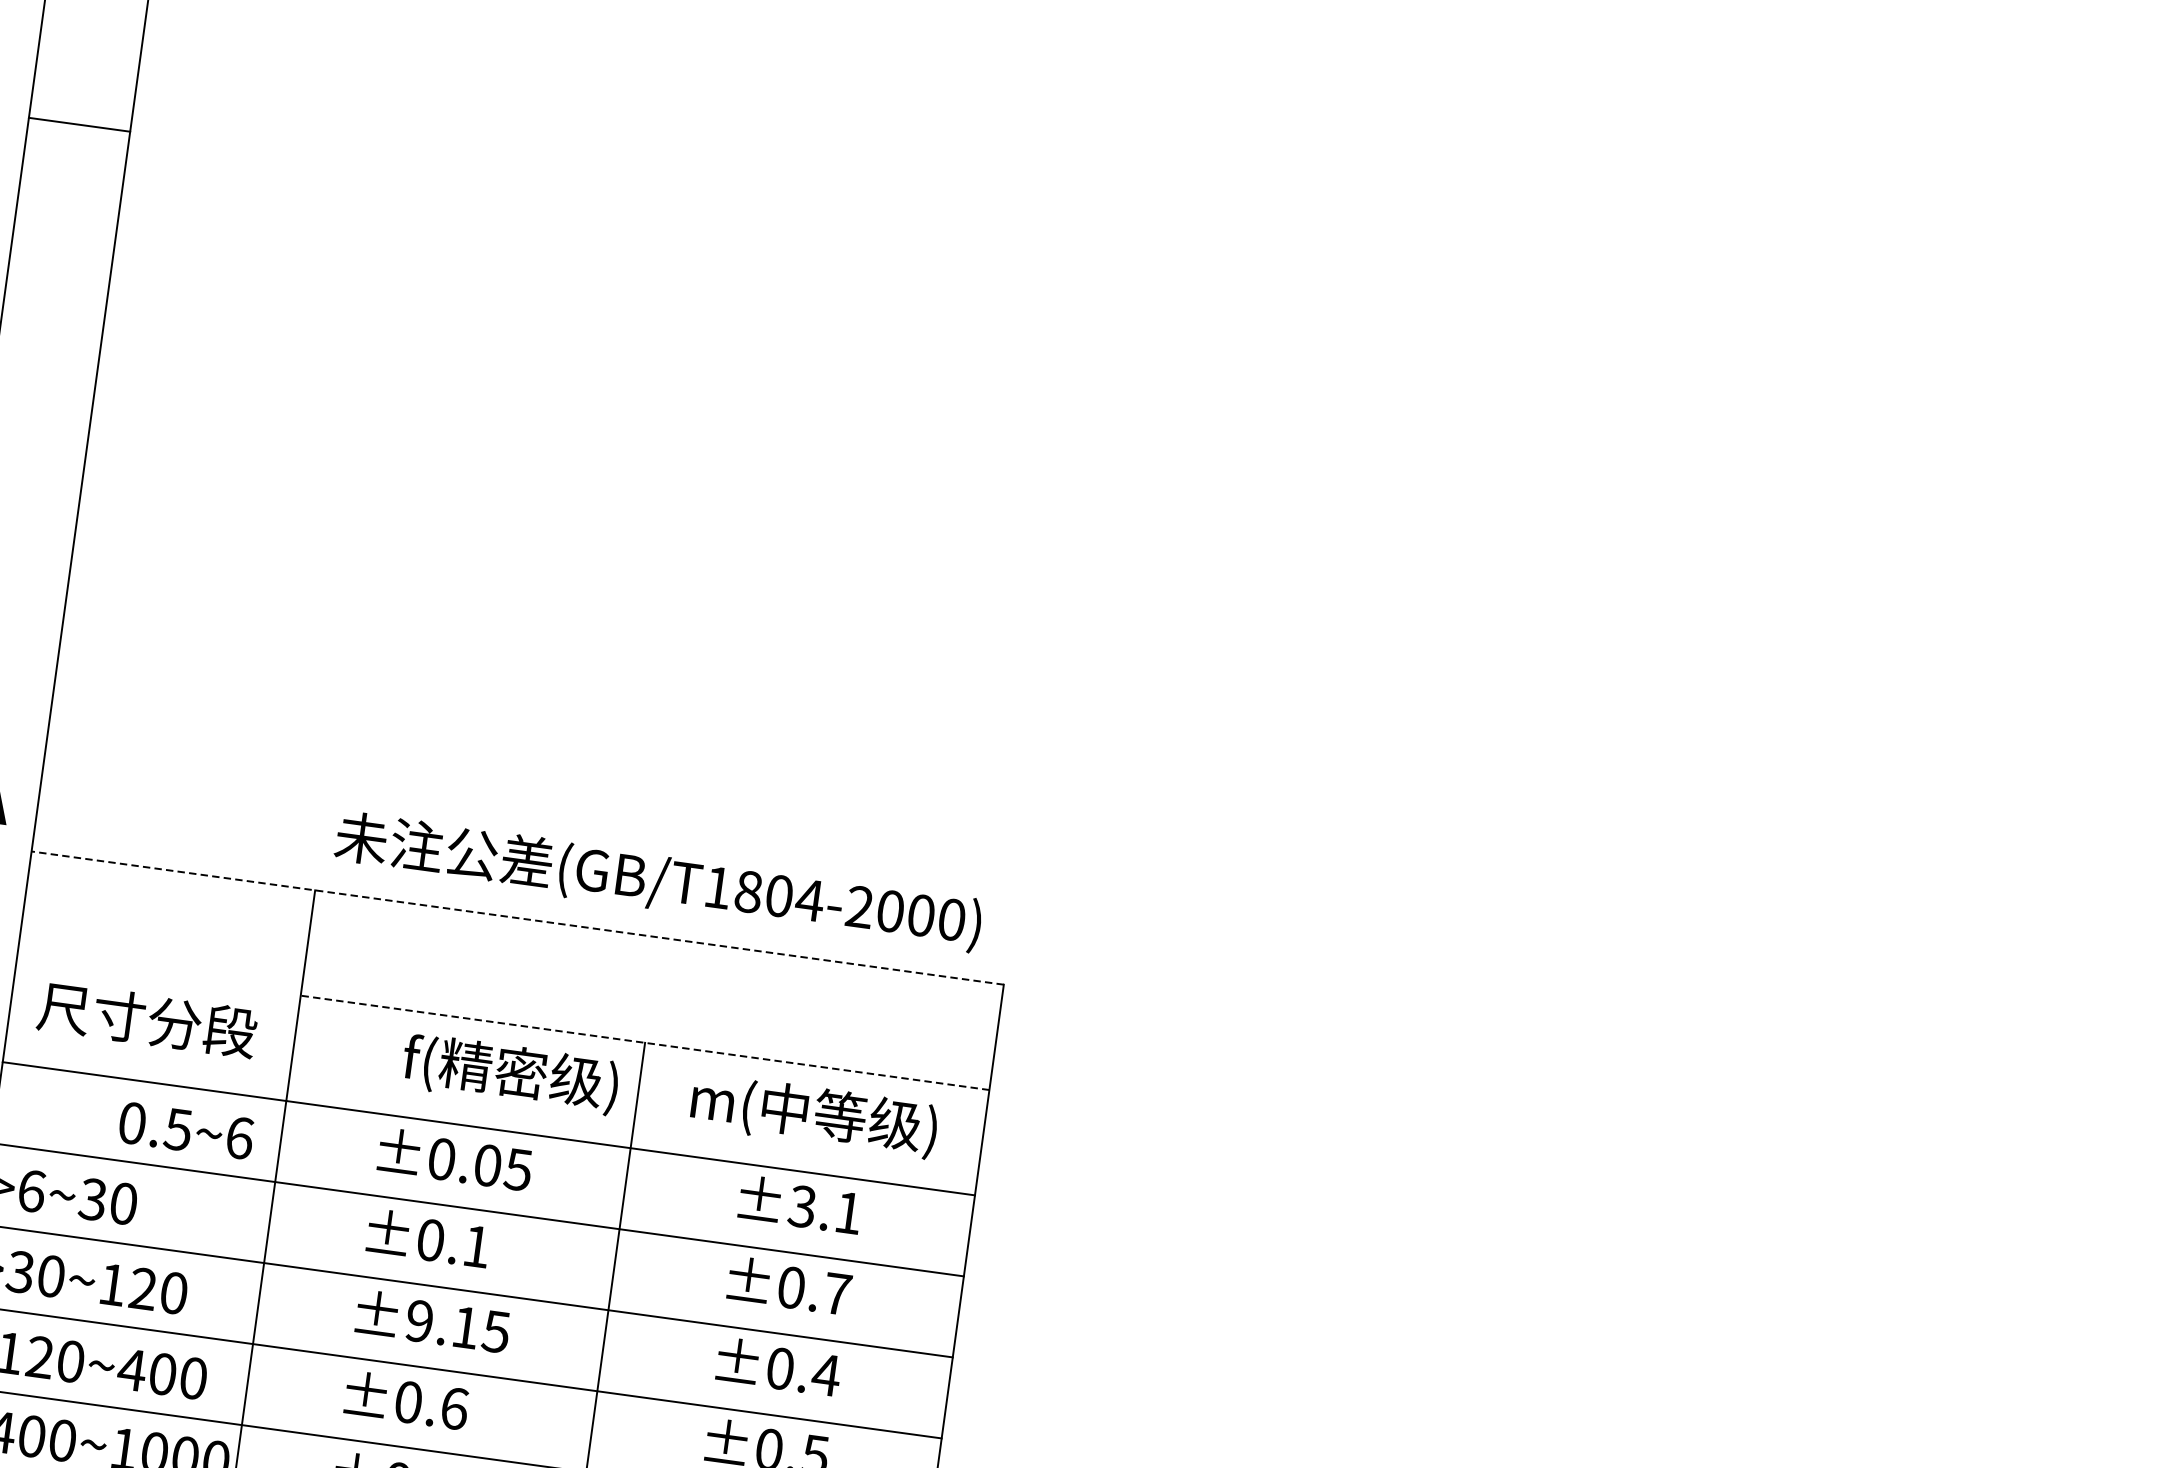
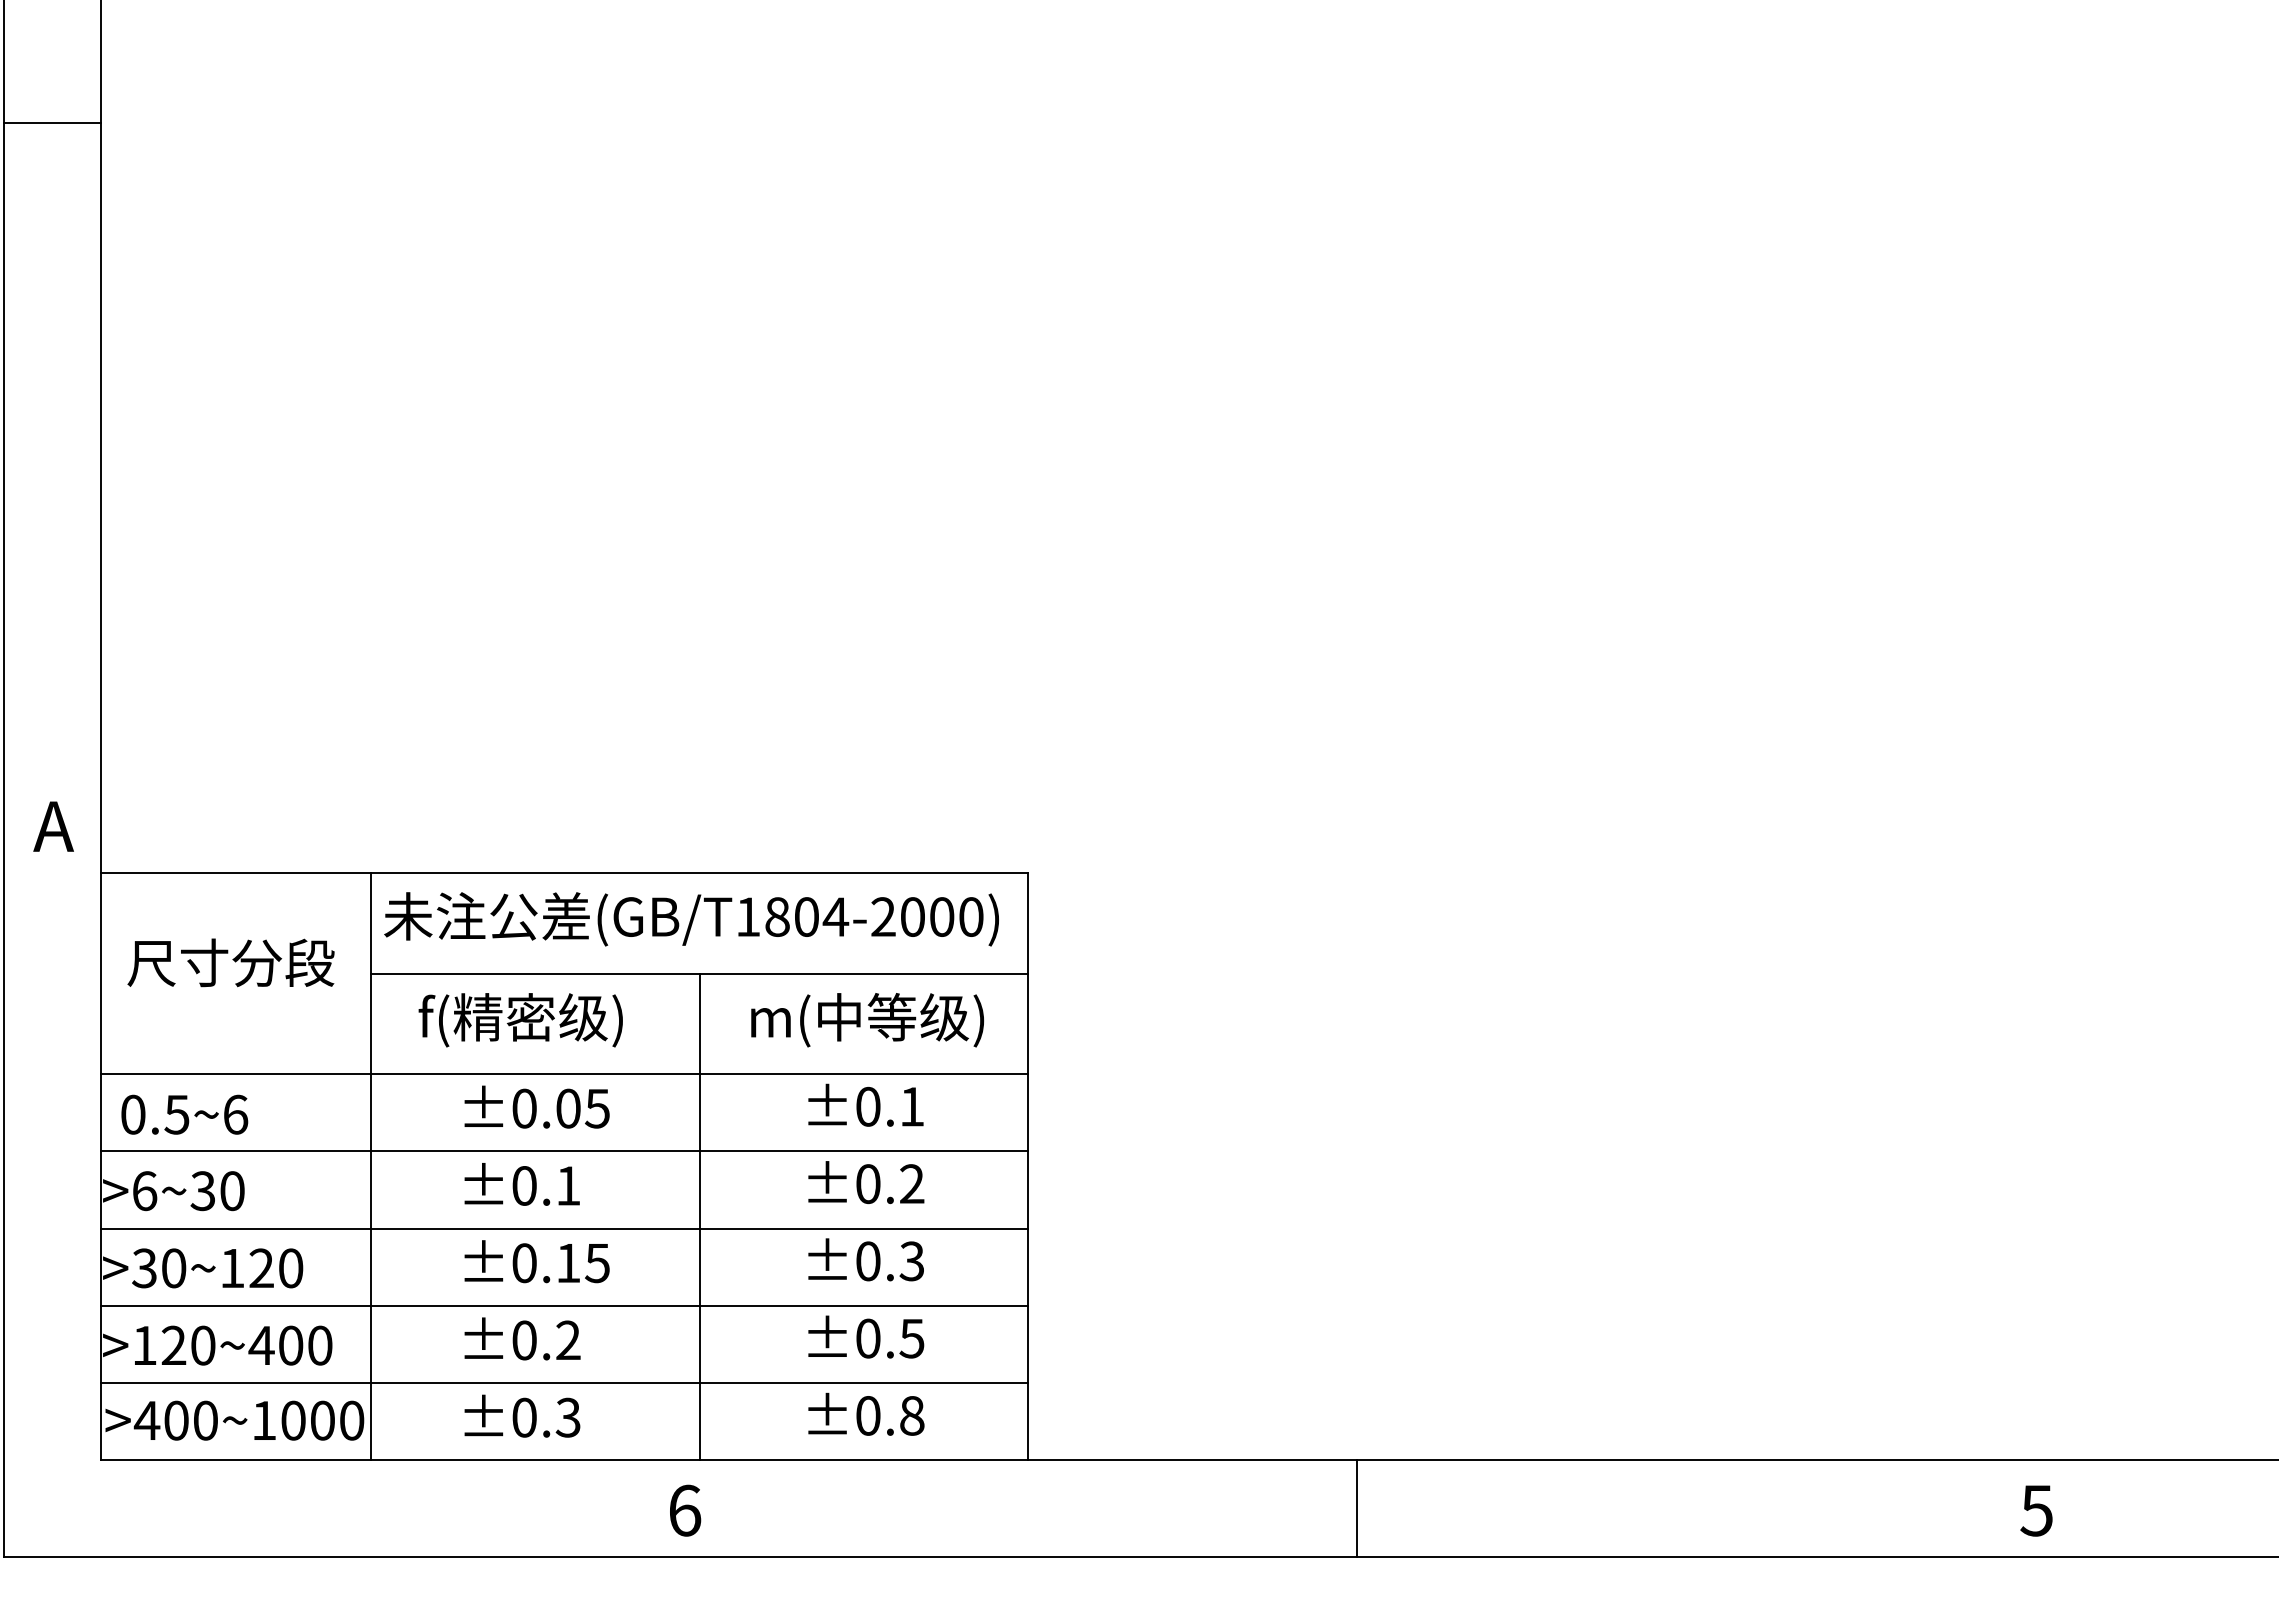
line: (79, 124) -> (52, 122), moved
text: (658, 882) -> (691, 919), moved
line: (517, 918) -> (564, 873), dashed -> solid
text: (146, 1019) -> (230, 962), moved
line: (644, 1042) -> (699, 973), dashed -> solid
text: (510, 1074) -> (520, 1020), moved
text: (186, 1130) -> (184, 1114), moved
text: (801, 1206) -> (867, 1106), ±3.1 -> ±0.1
text: (837, 1293) -> (912, 1183), ±0.7 -> ±0.2
text: (419, 1321) -> (524, 1263), ±9.15 -> ±0.15
text: (825, 1375) -> (911, 1261), ±0.4 -> ±0.3
text: (454, 1408) -> (568, 1340), ±0.6 -> ±0.2

